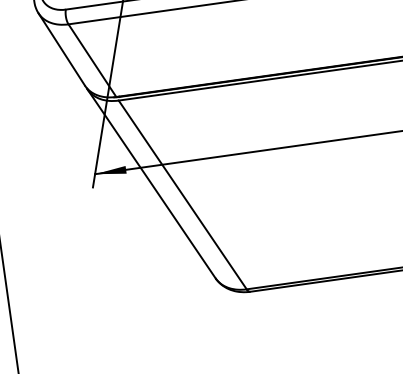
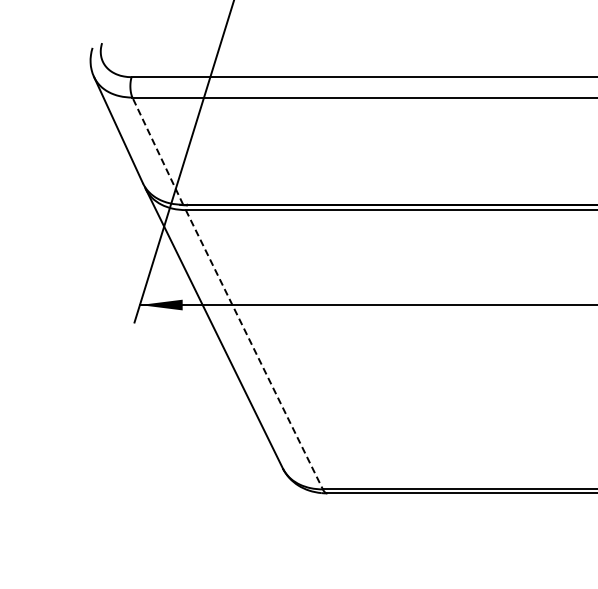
line: (92, 60) -> (157, 150), solid -> dashed
line: (182, 194) -> (254, 349), solid -> dashed

